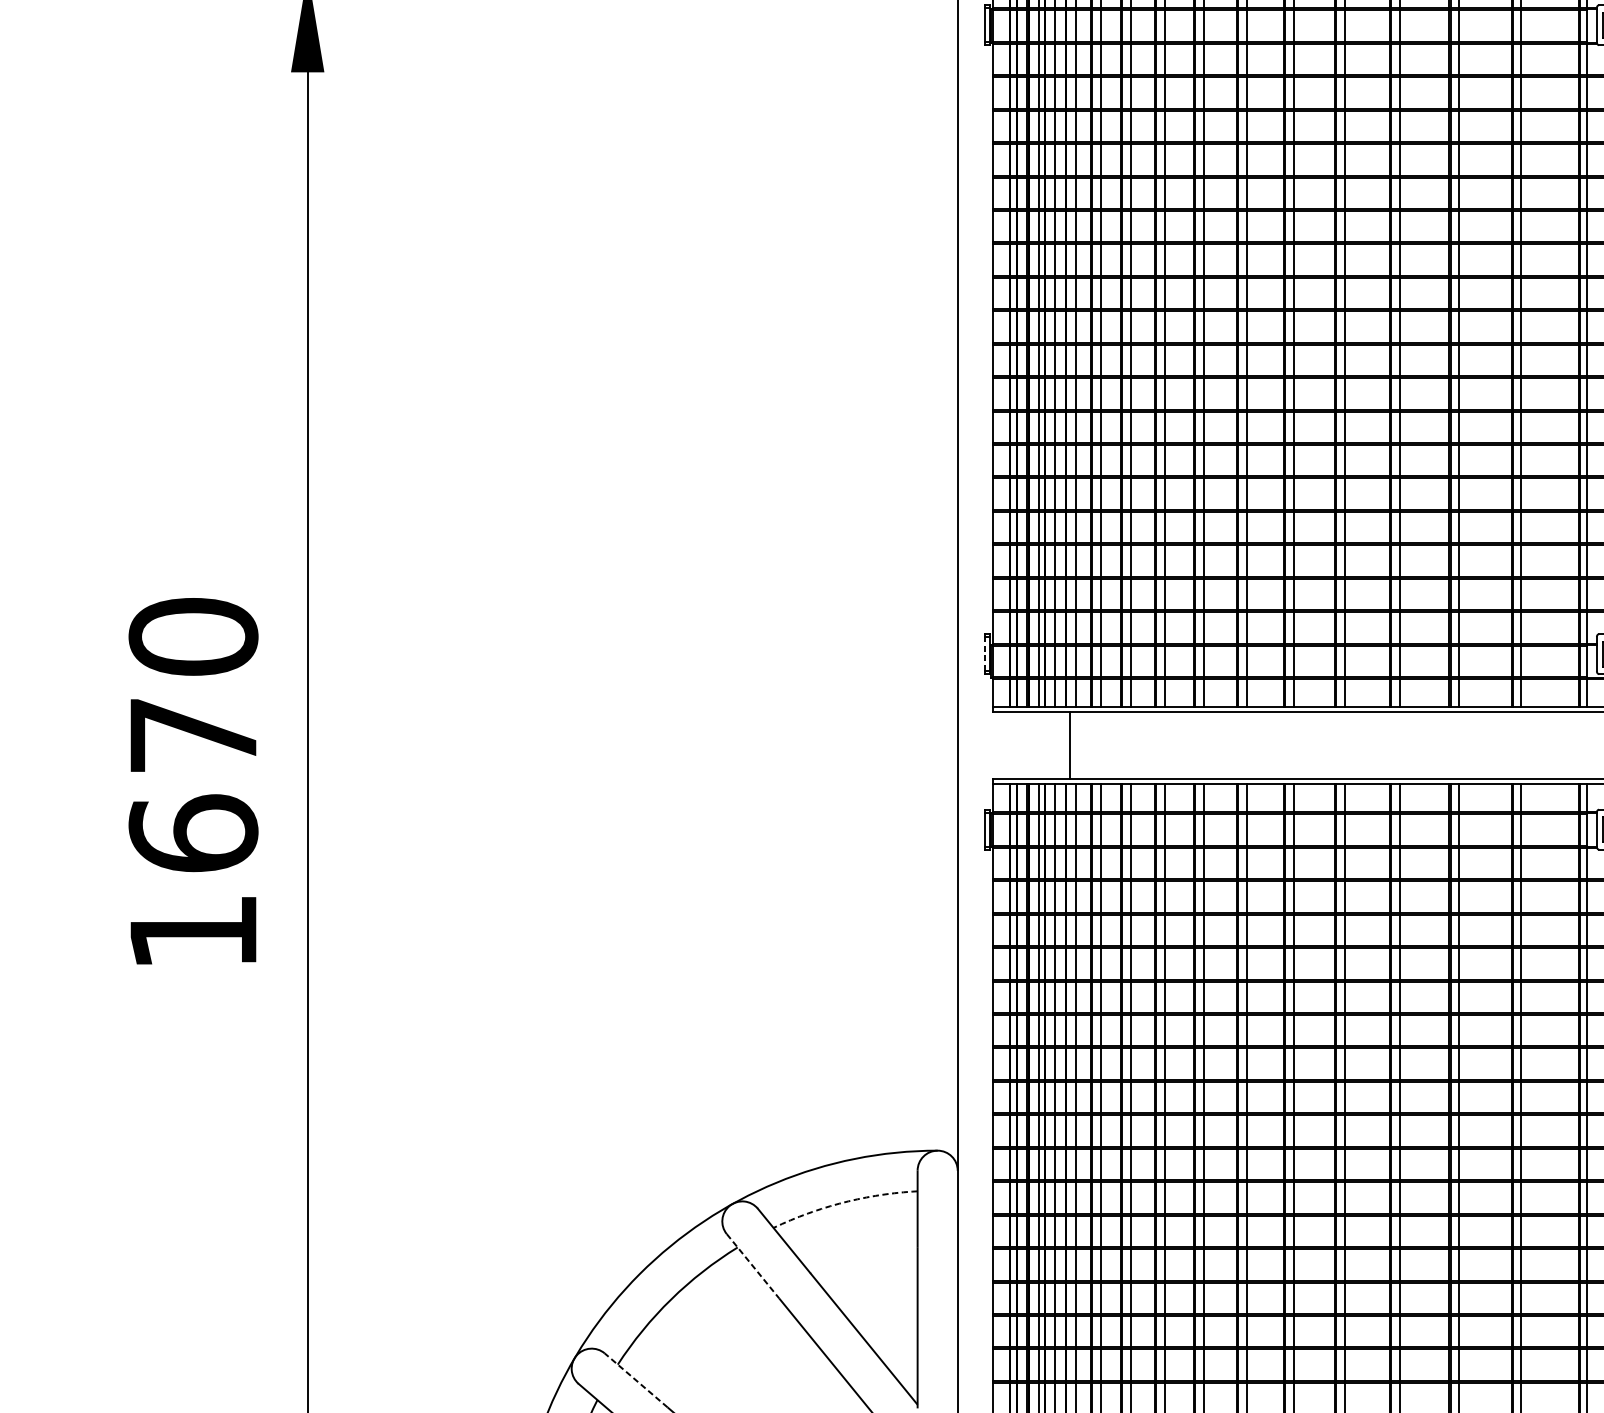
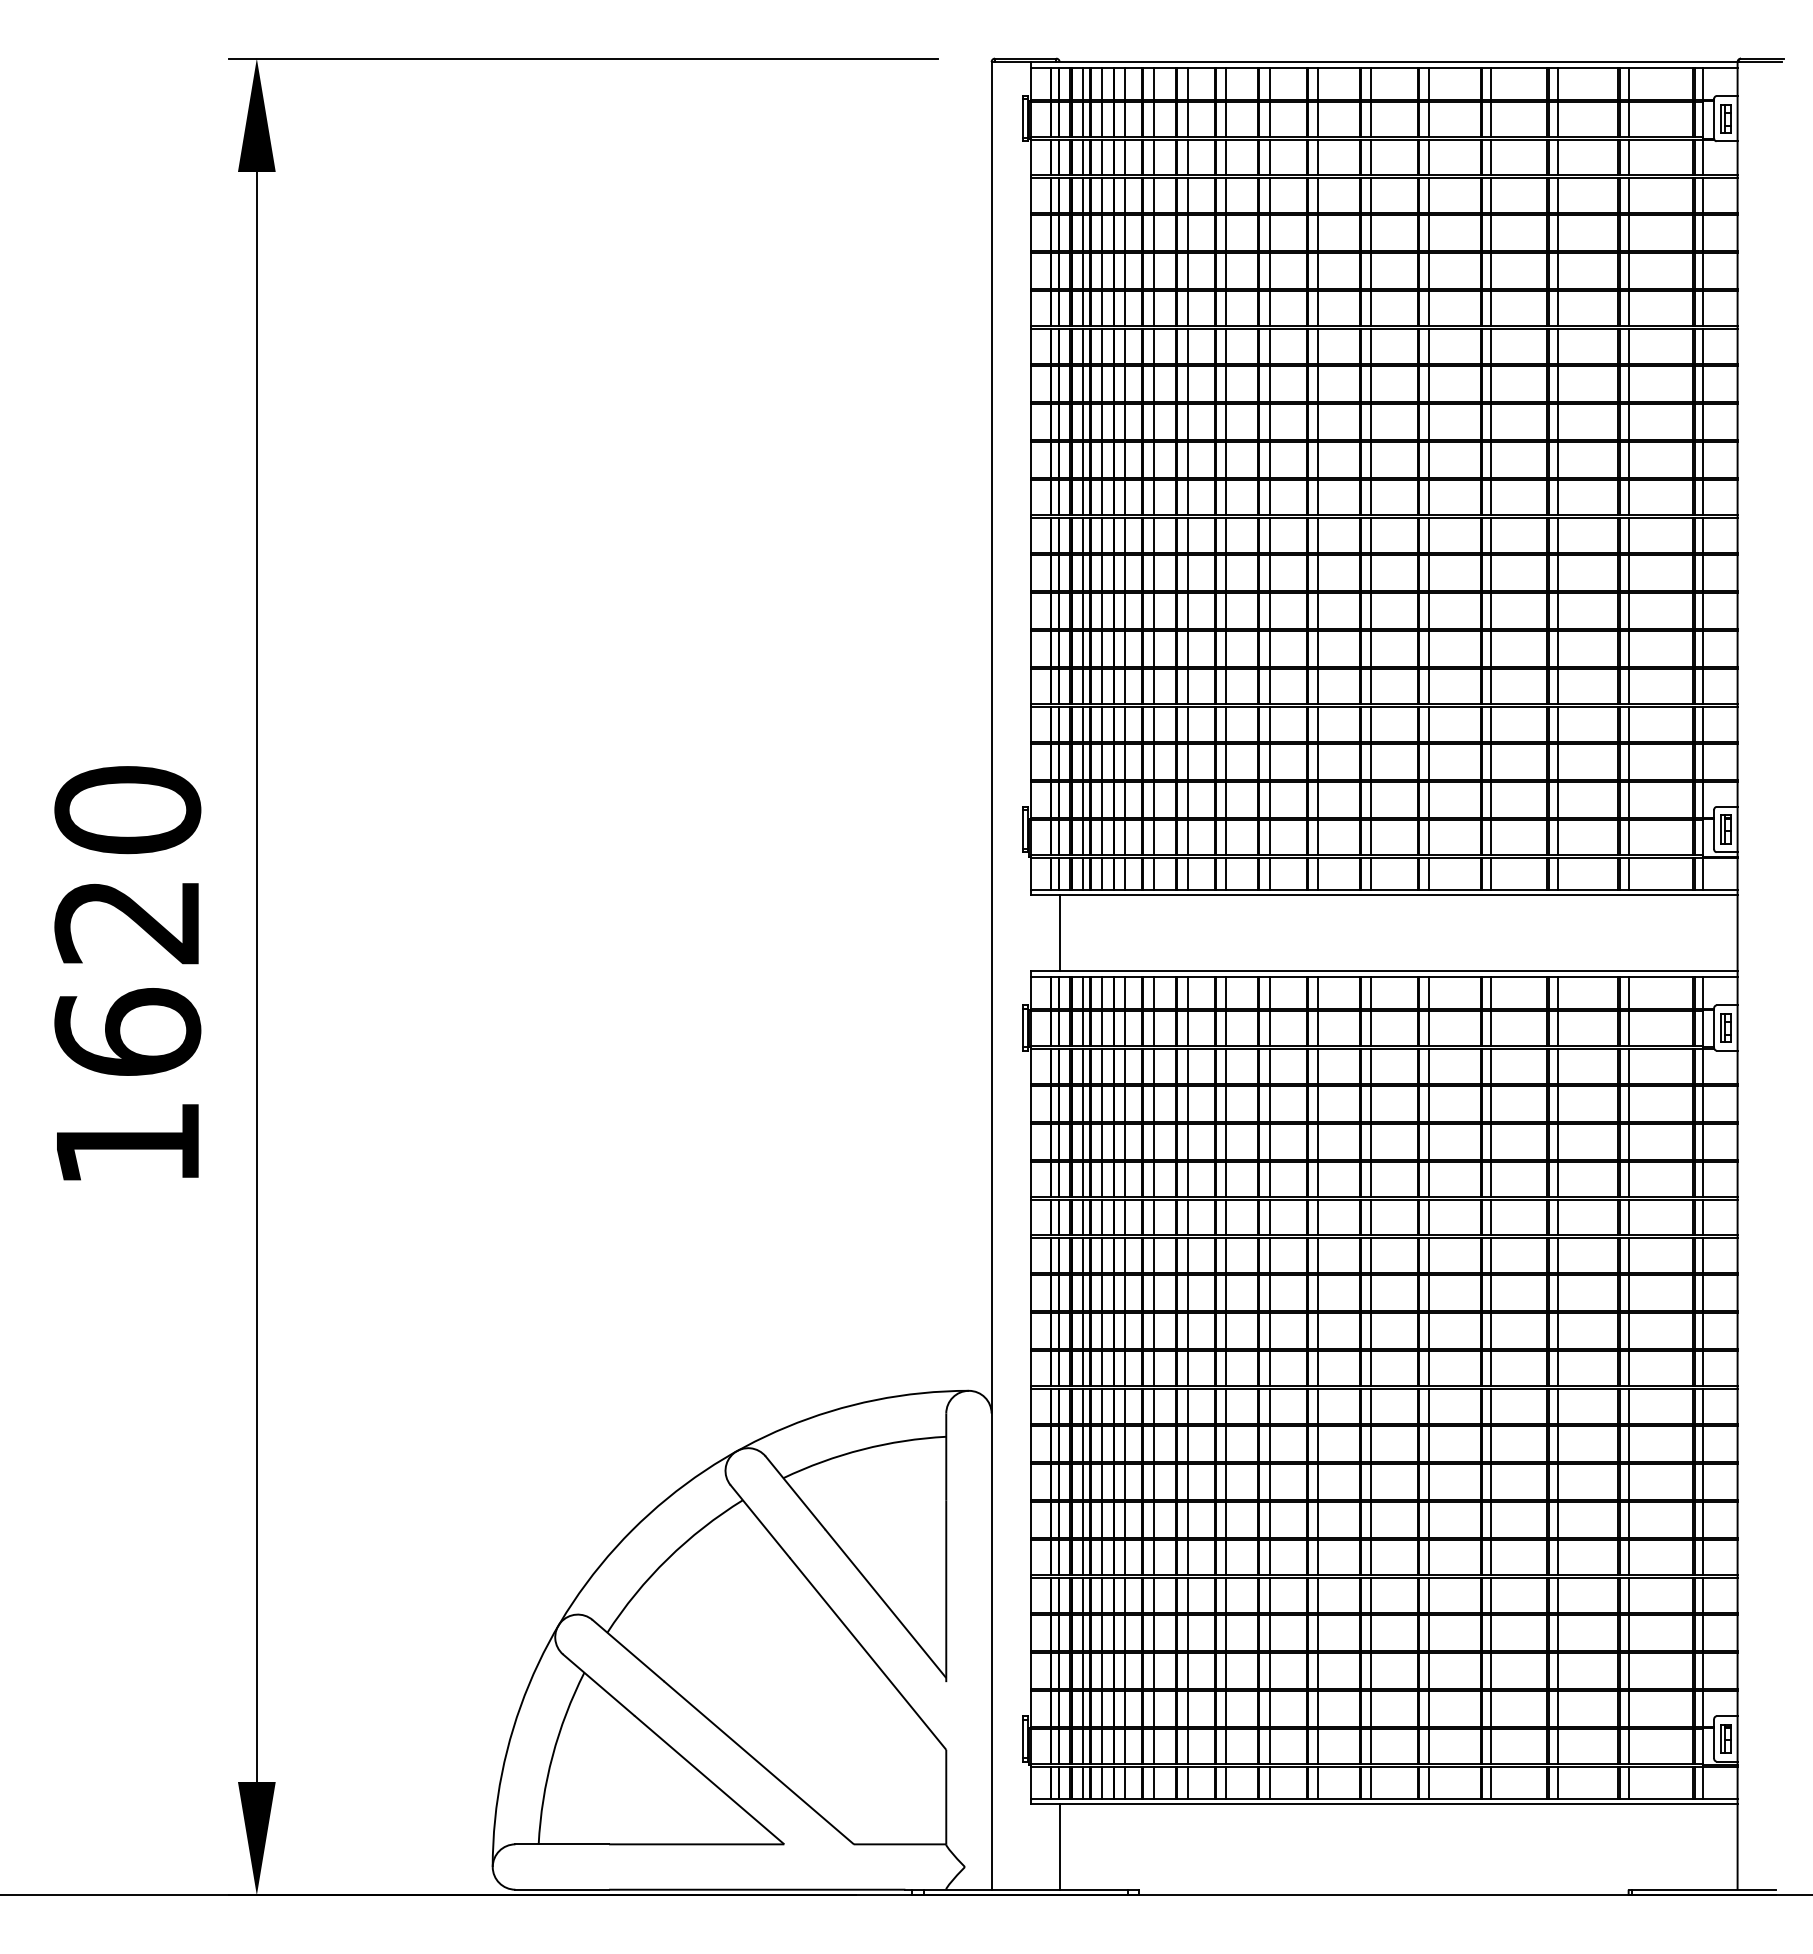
line: (985, 654) -> (1022, 829), dashed -> solid
text: (192, 736) -> (126, 922), 1670 -> 1620
line: (1069, 745) -> (1059, 932), moved
arc: (843, 1202) -> (862, 1449), dashed -> solid
line: (753, 1266) -> (760, 1521), dashed -> solid
line: (636, 1380) -> (628, 1650), dashed -> solid

